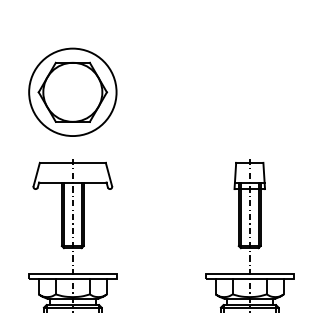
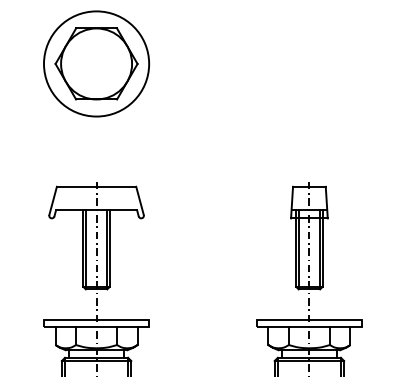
part: (72, 91) -> (96, 63), moved

